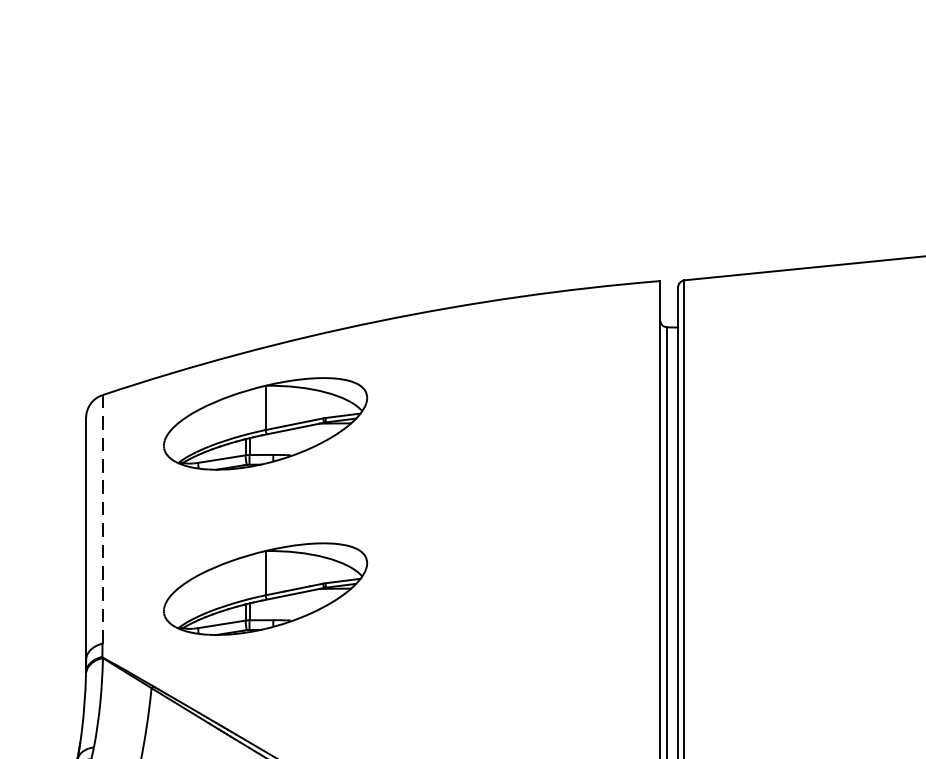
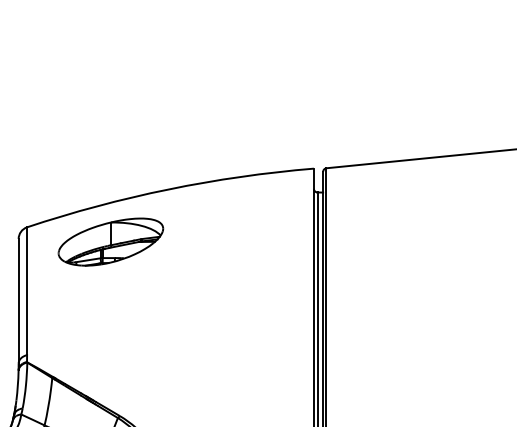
line: (103, 519) -> (27, 291), dashed -> solid
part: (264, 587) -> (110, 326), removed

